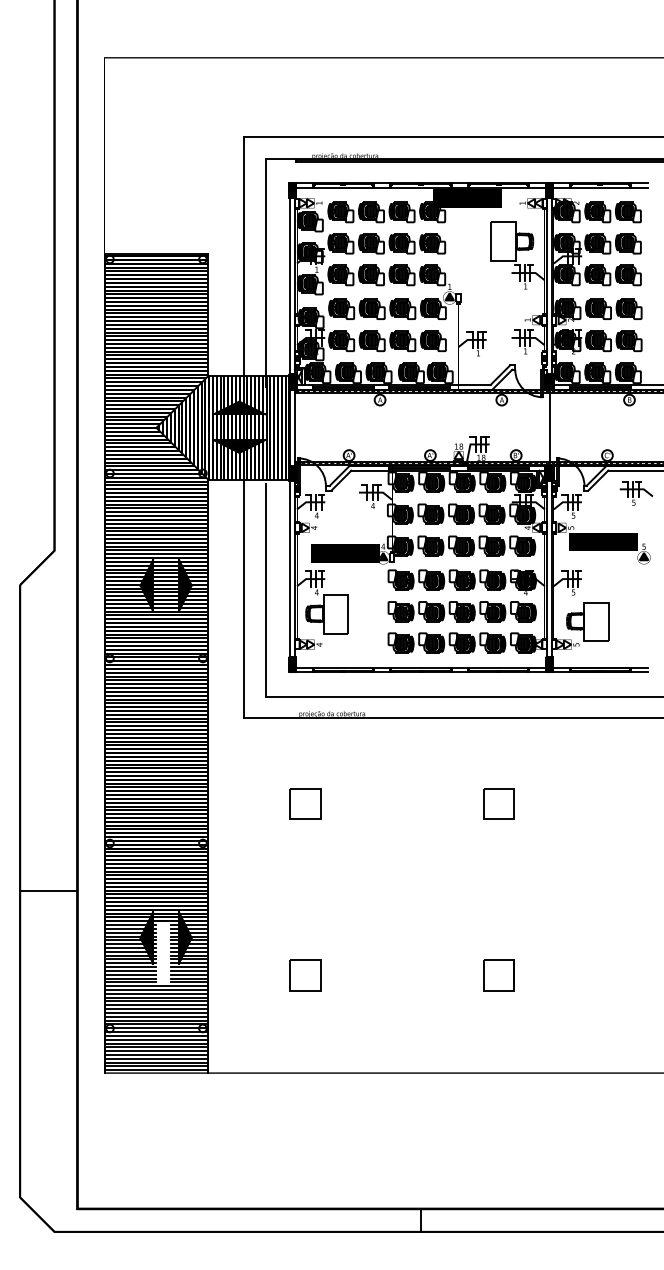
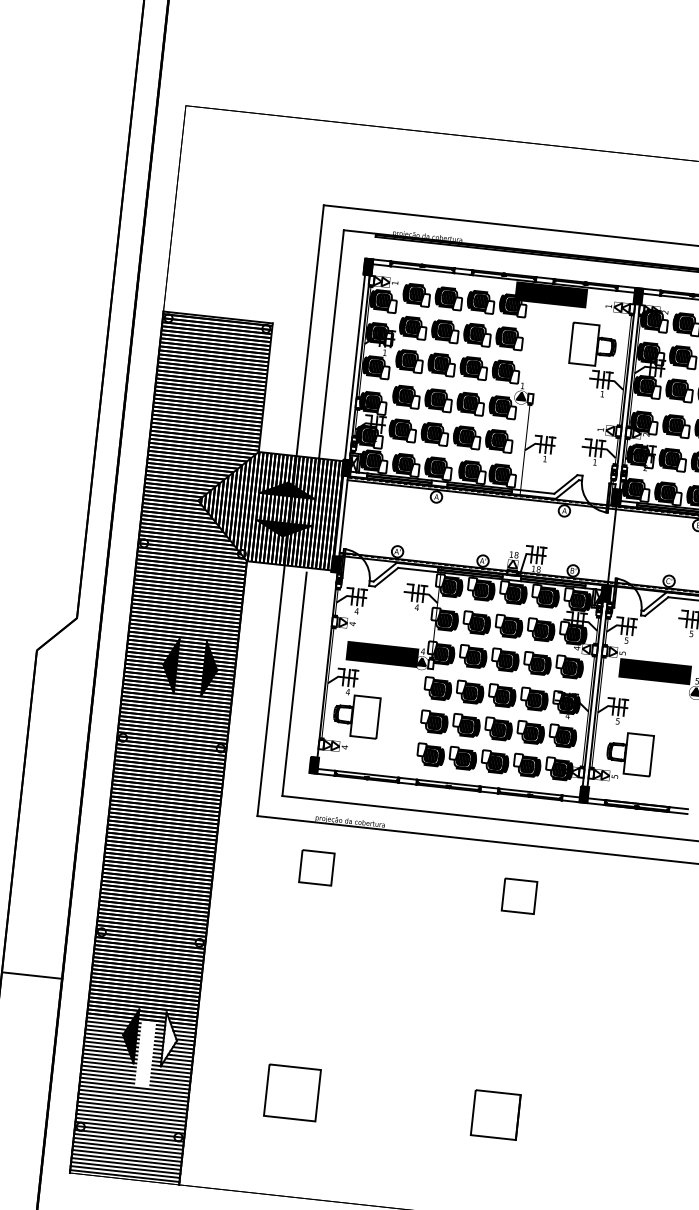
line: (290, 569) -> (322, 664), removed
part: (305, 803) -> (316, 867), moved
part: (498, 803) -> (519, 895), moved
fill: (185, 937) -> (170, 1039), removed
part: (305, 975) -> (292, 1093), size x1.6
part: (498, 975) -> (495, 1115), size x1.4

